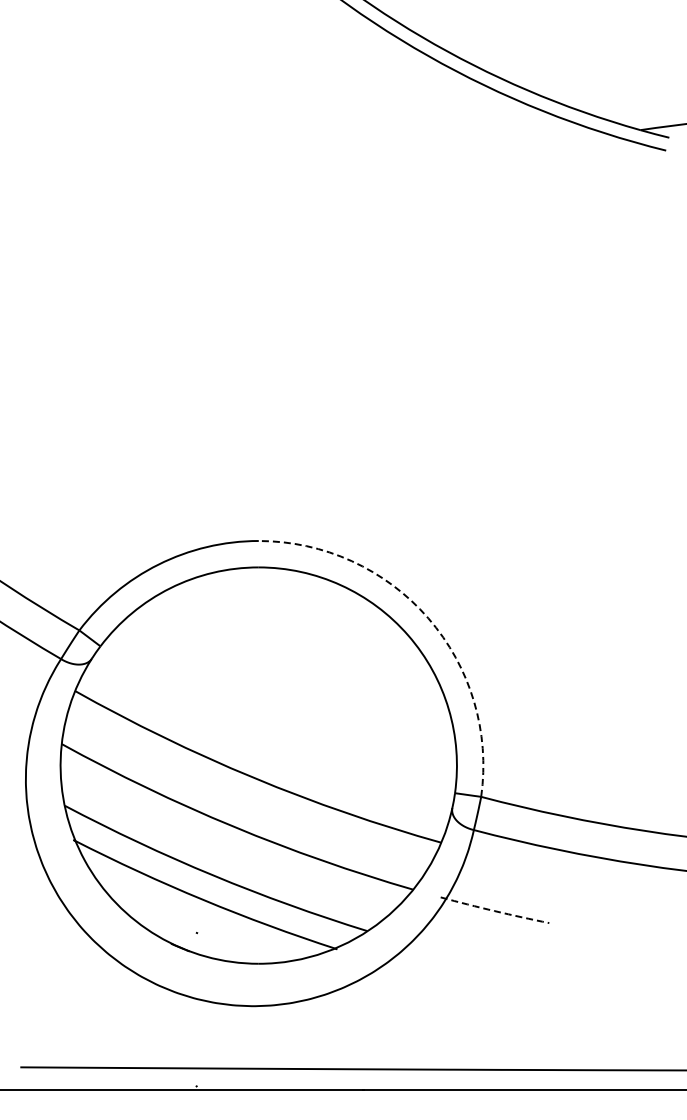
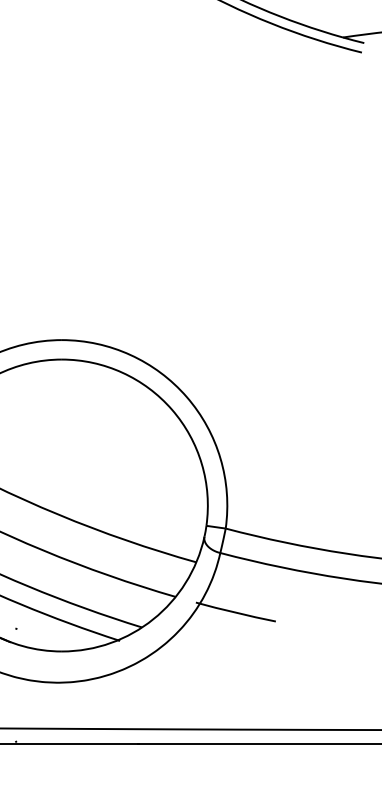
arc: (428, 618) -> (186, 397), dashed -> solid
arc: (494, 911) -> (235, 612), dashed -> solid

